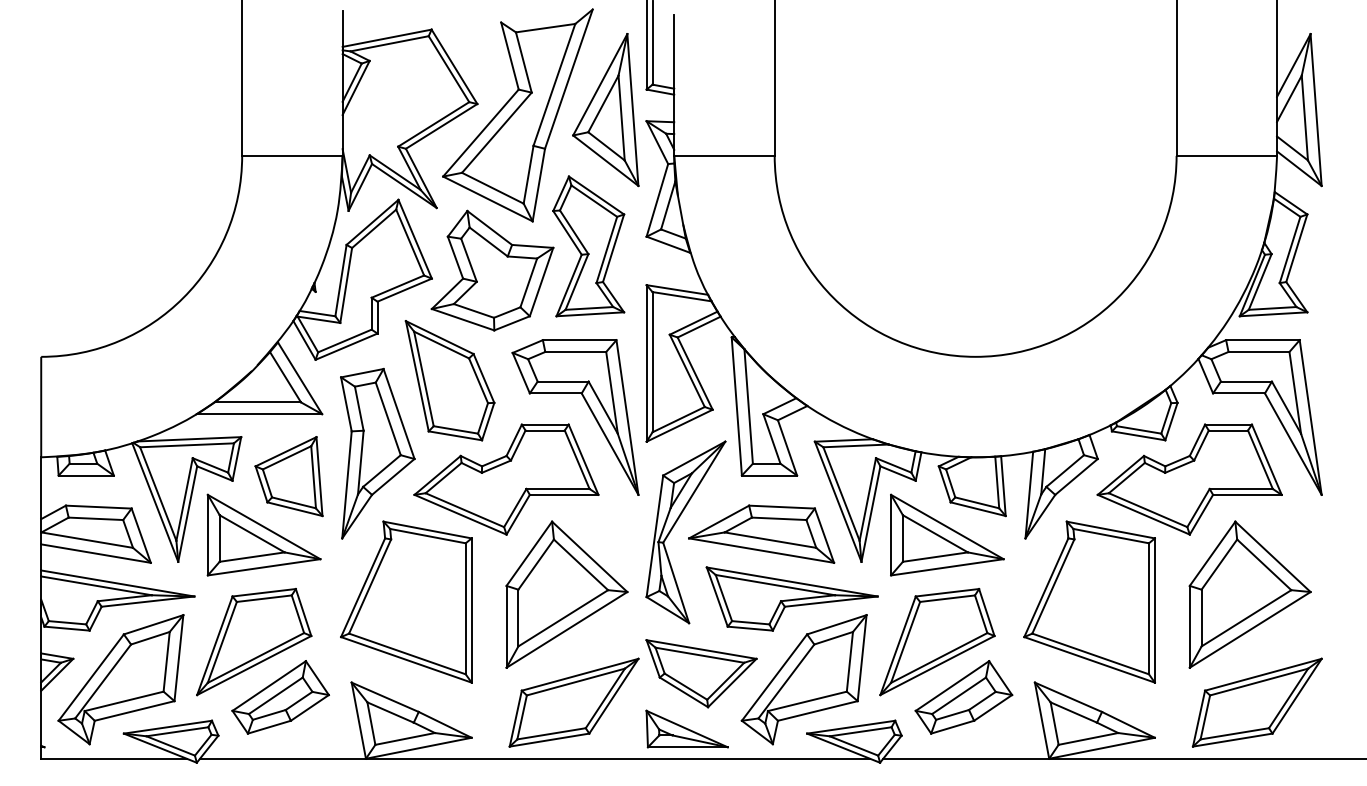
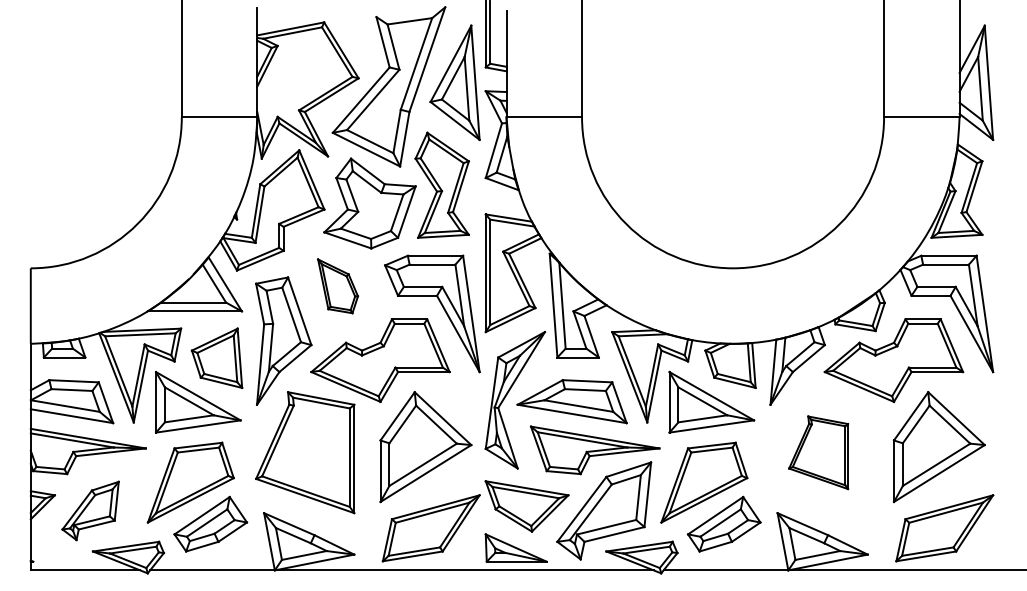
part: (449, 381) -> (337, 286), size x0.6
part: (1089, 601) -> (818, 452), size x0.6
part: (120, 679) -> (90, 510), size x0.6

